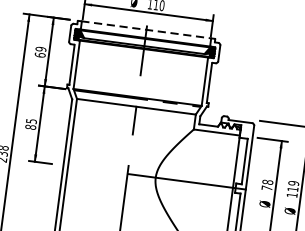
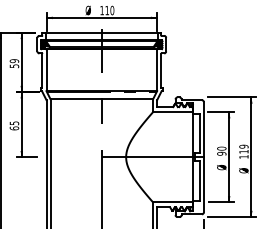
line: (147, 29) -> (102, 32), dashed -> solid
text: (40, 55) -> (14, 66), 69 -> 59
text: (29, 127) -> (13, 128), 85 -> 65
text: (267, 184) -> (221, 150), 78 -> 90

